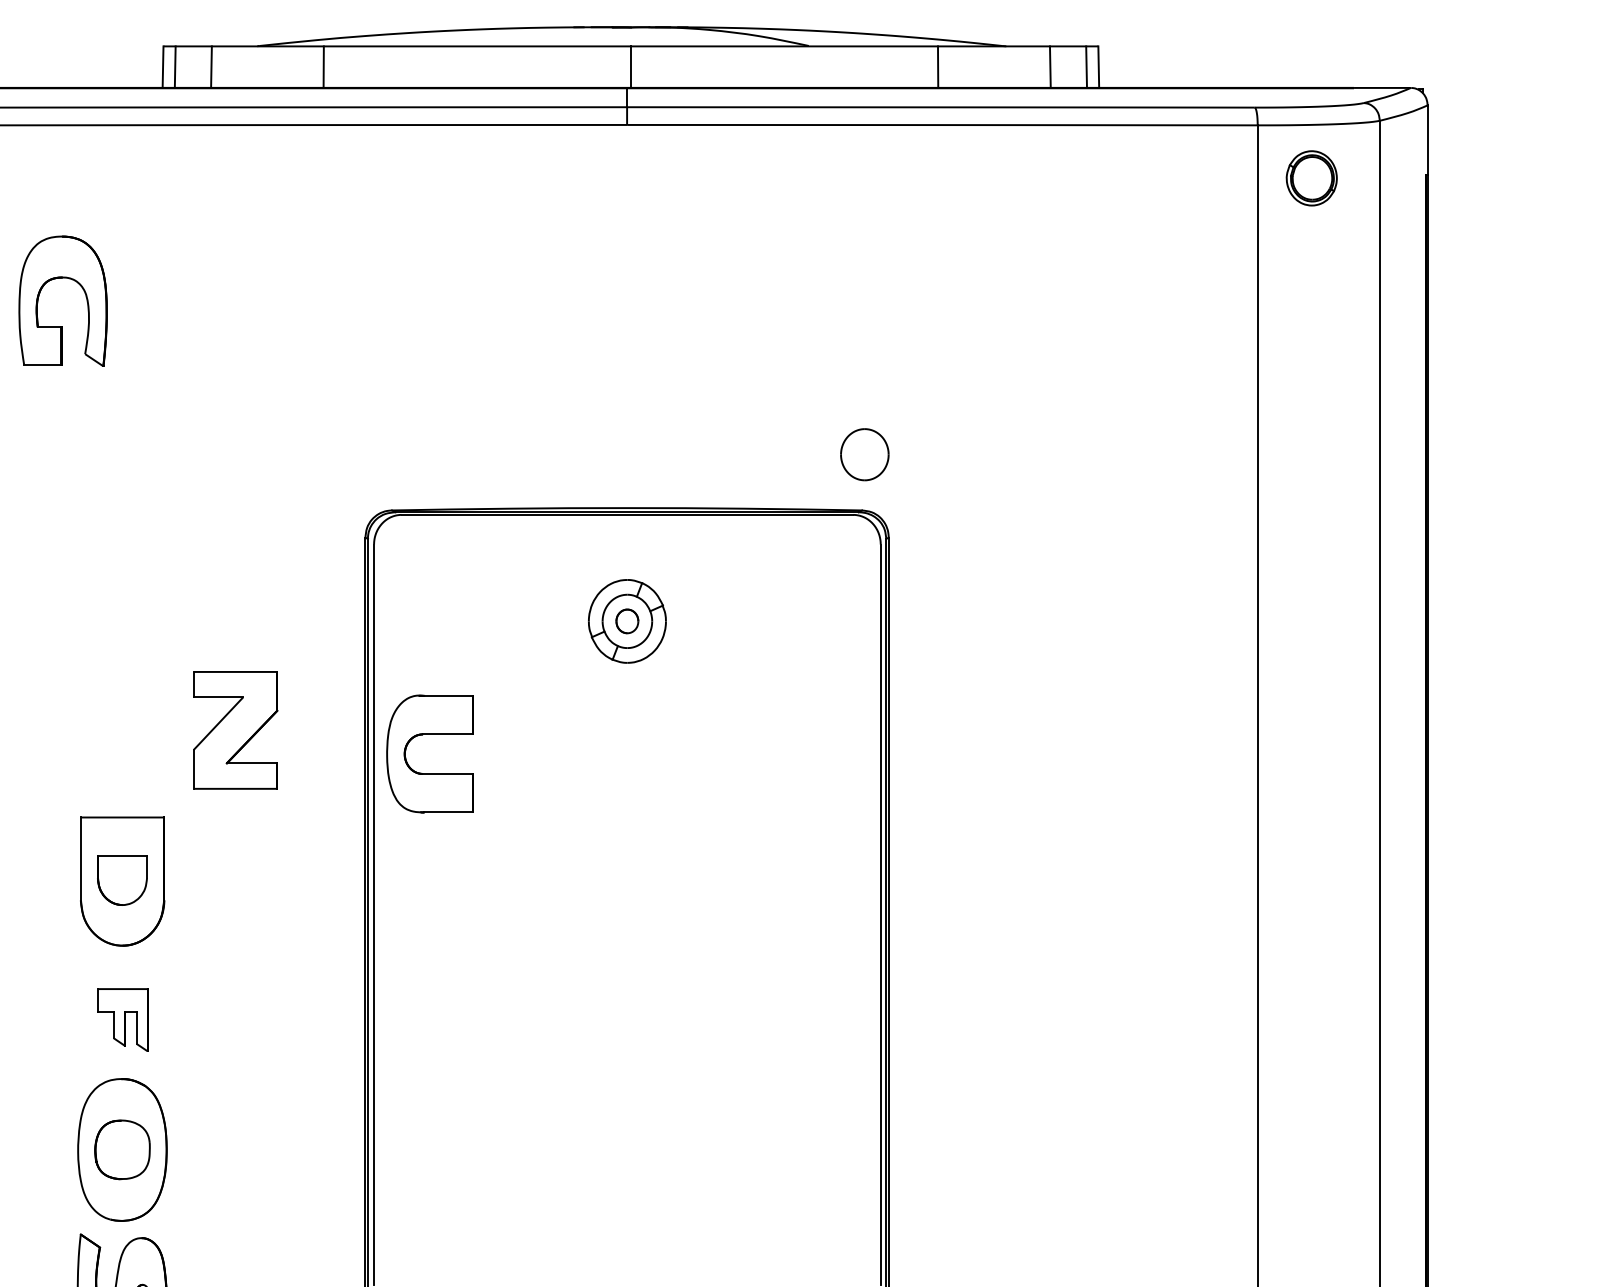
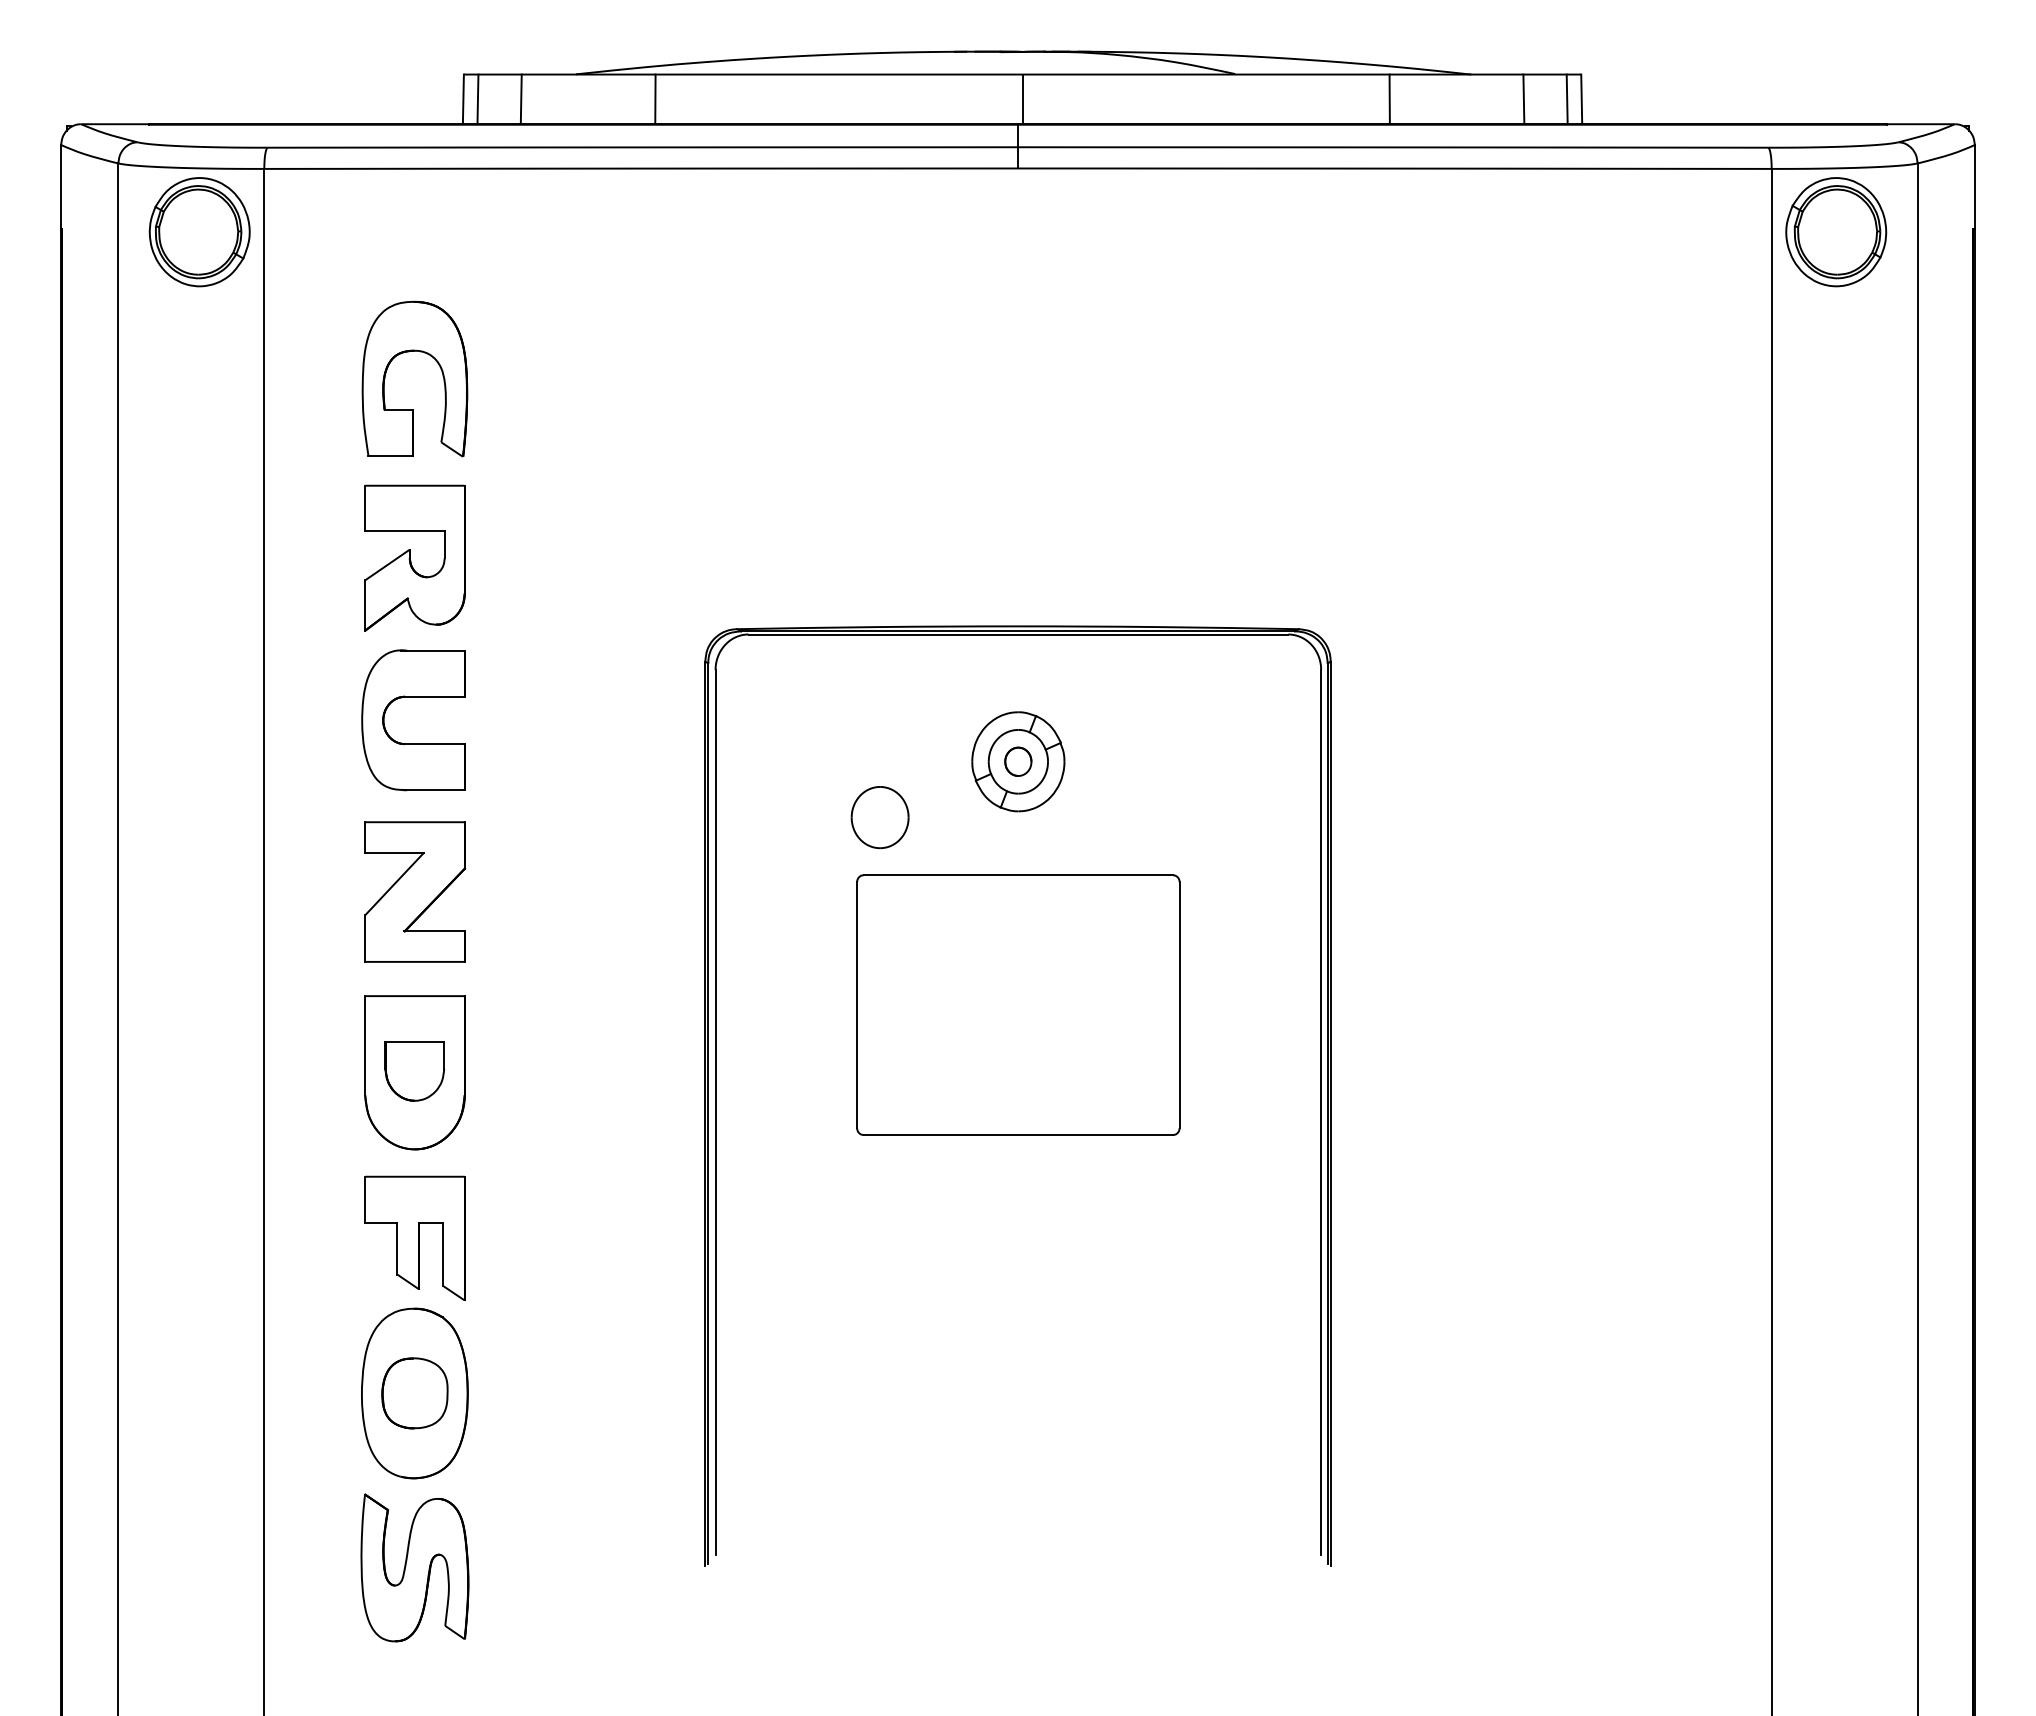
part: (1311, 178) -> (1836, 232), size x1.67
part: (57, 278) -> (408, 352), moved
part: (122, 450) -> (414, 557), added
part: (864, 454) -> (879, 817), moved
part: (235, 729) -> (414, 891), moved
part: (430, 734) -> (413, 697), moved
part: (627, 824) -> (1018, 1004), added
part: (122, 1019) -> (414, 1237), size x1.67

